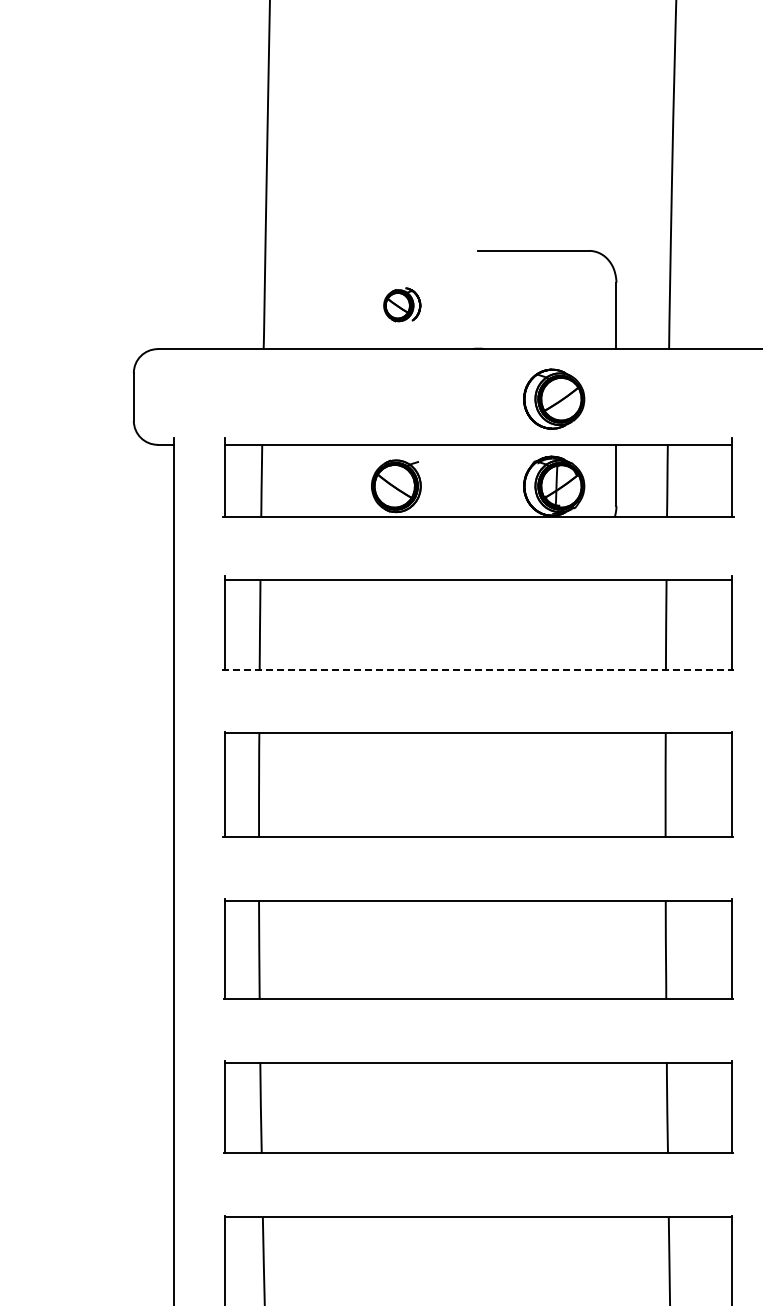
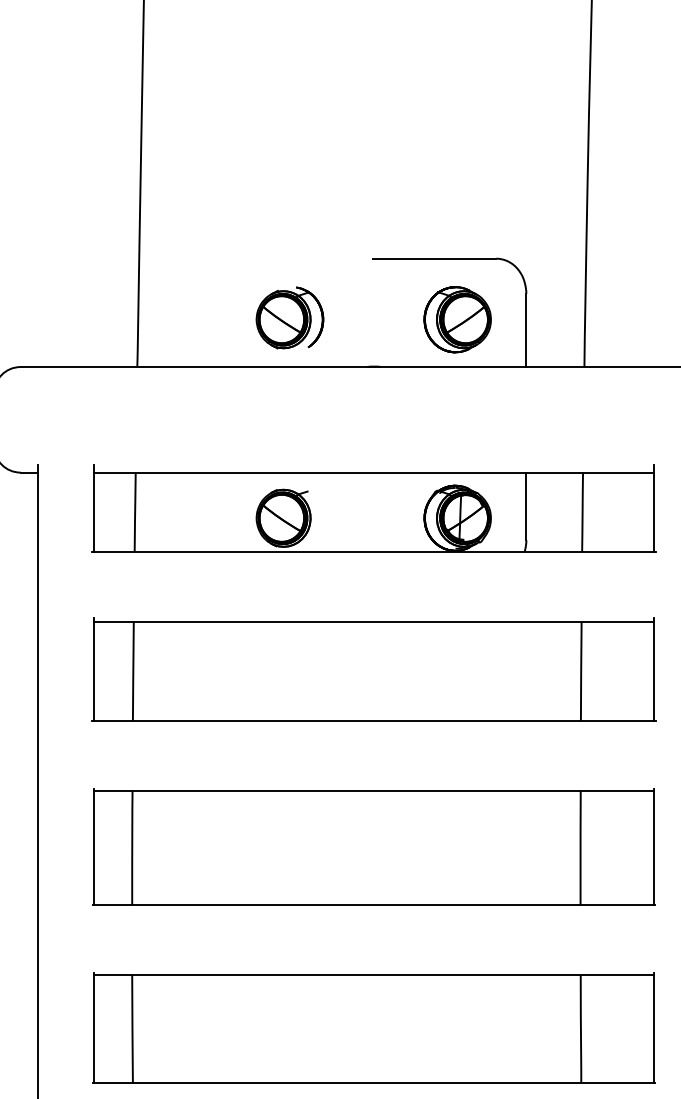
part: (402, 304) -> (290, 317), size x1.67
part: (554, 398) -> (458, 318), moved
line: (478, 670) -> (374, 721), dashed -> solid

